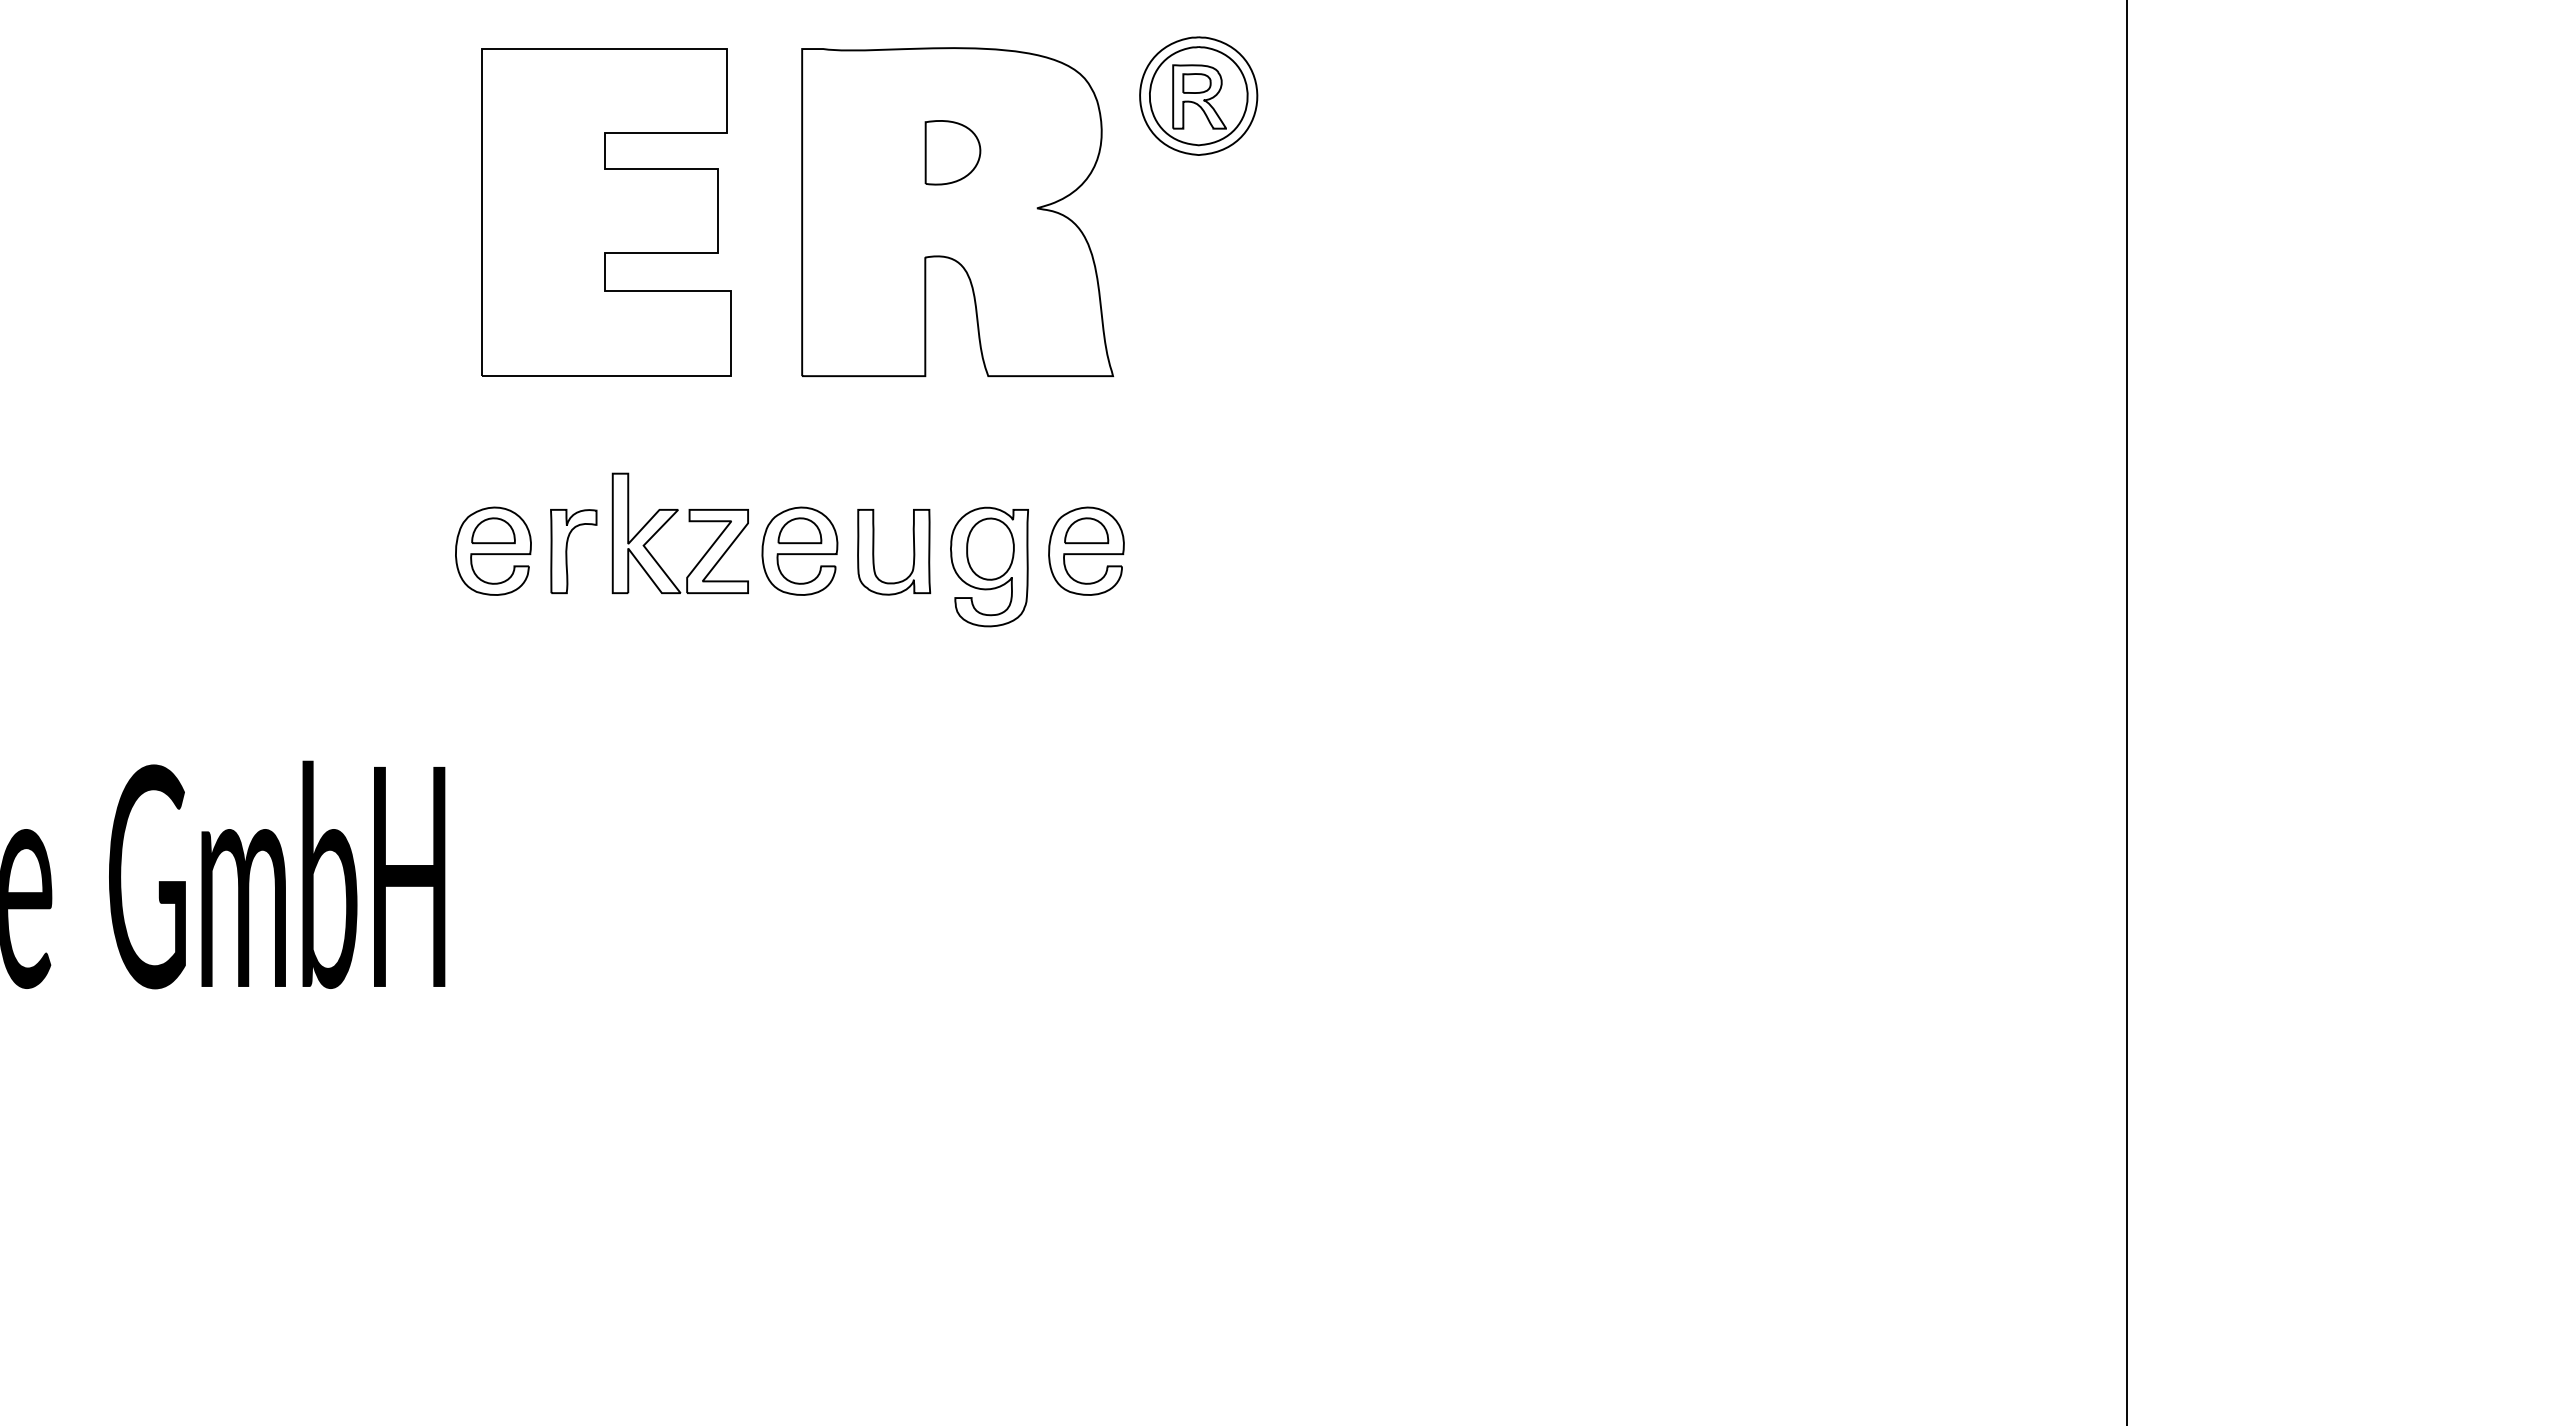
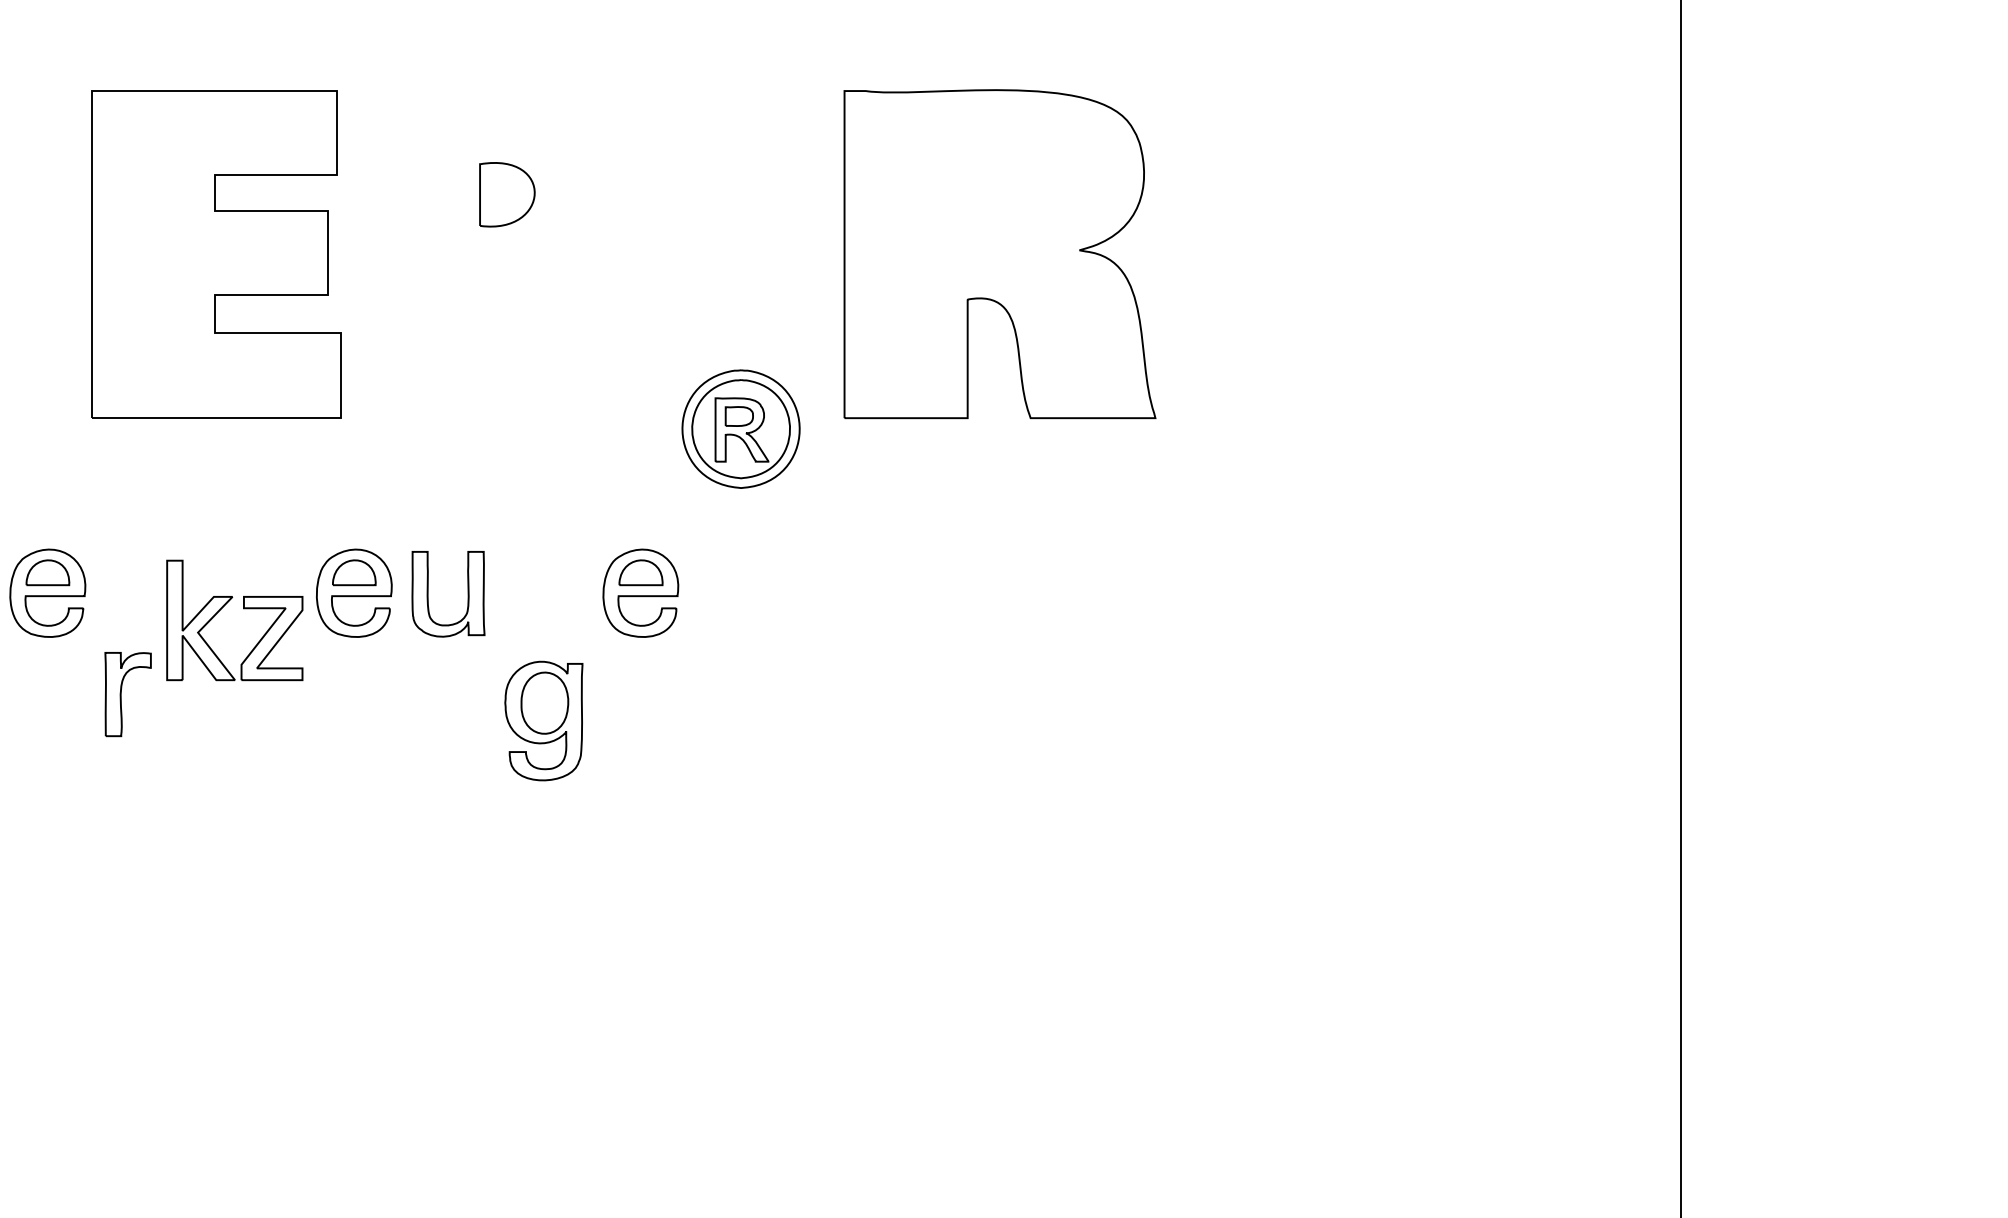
part: (1198, 95) -> (740, 428), moved
part: (606, 212) -> (216, 254), moved
part: (957, 212) -> (999, 254), moved
part: (689, 522) -> (243, 609), moved
part: (573, 551) -> (127, 694), moved
part: (989, 566) -> (543, 720), moved

